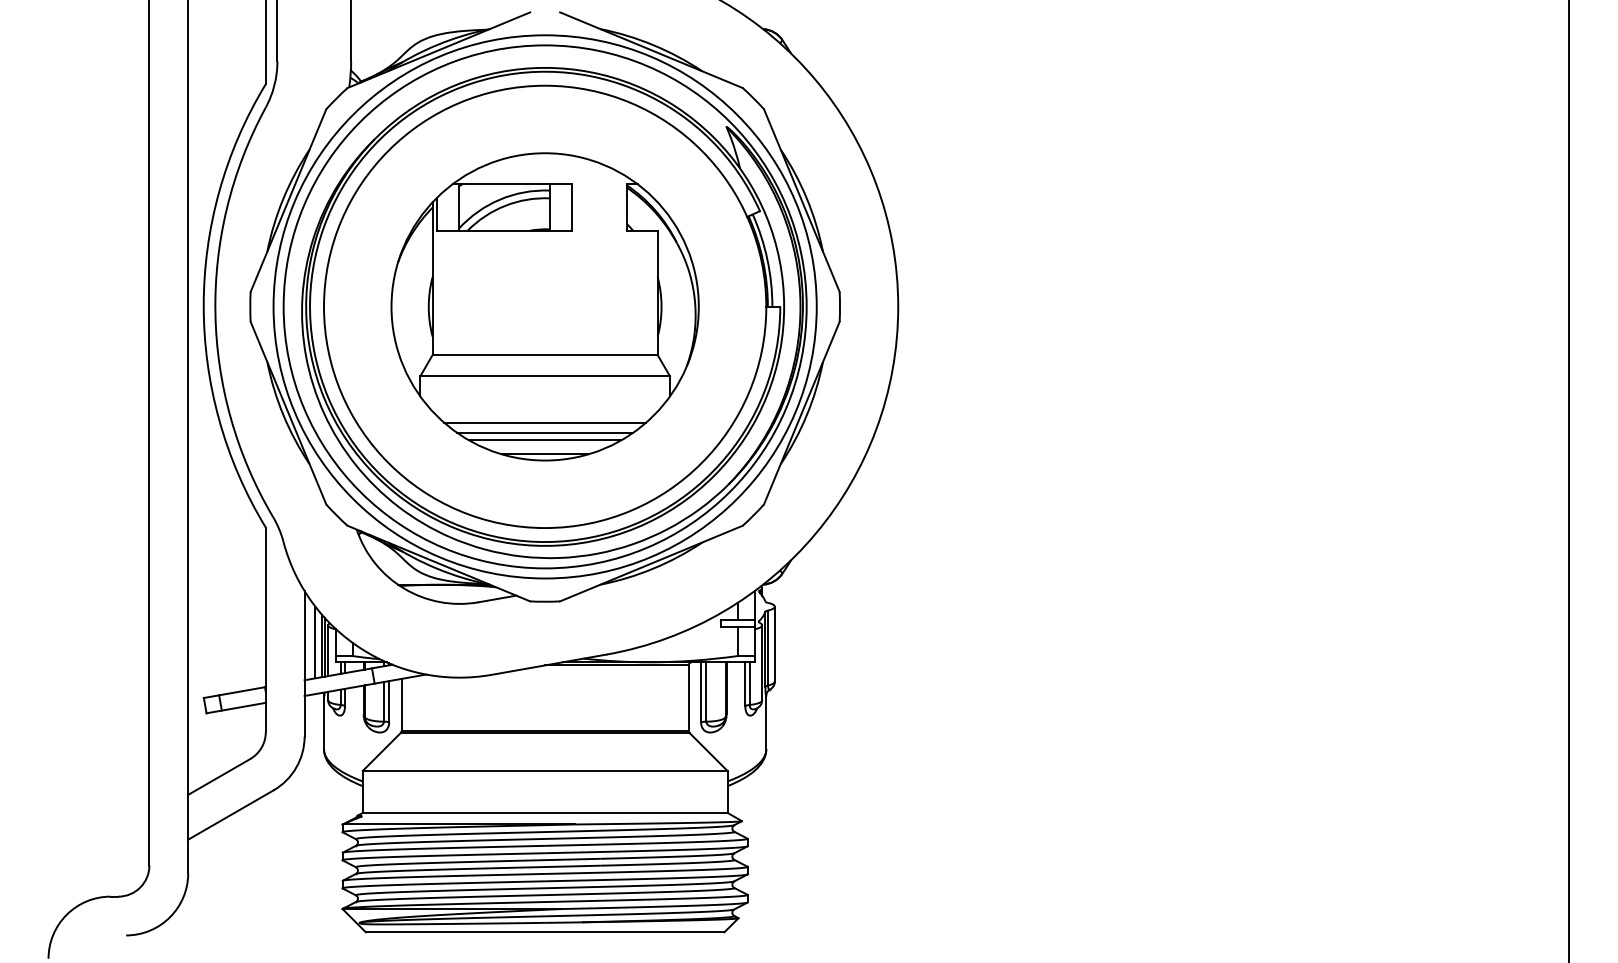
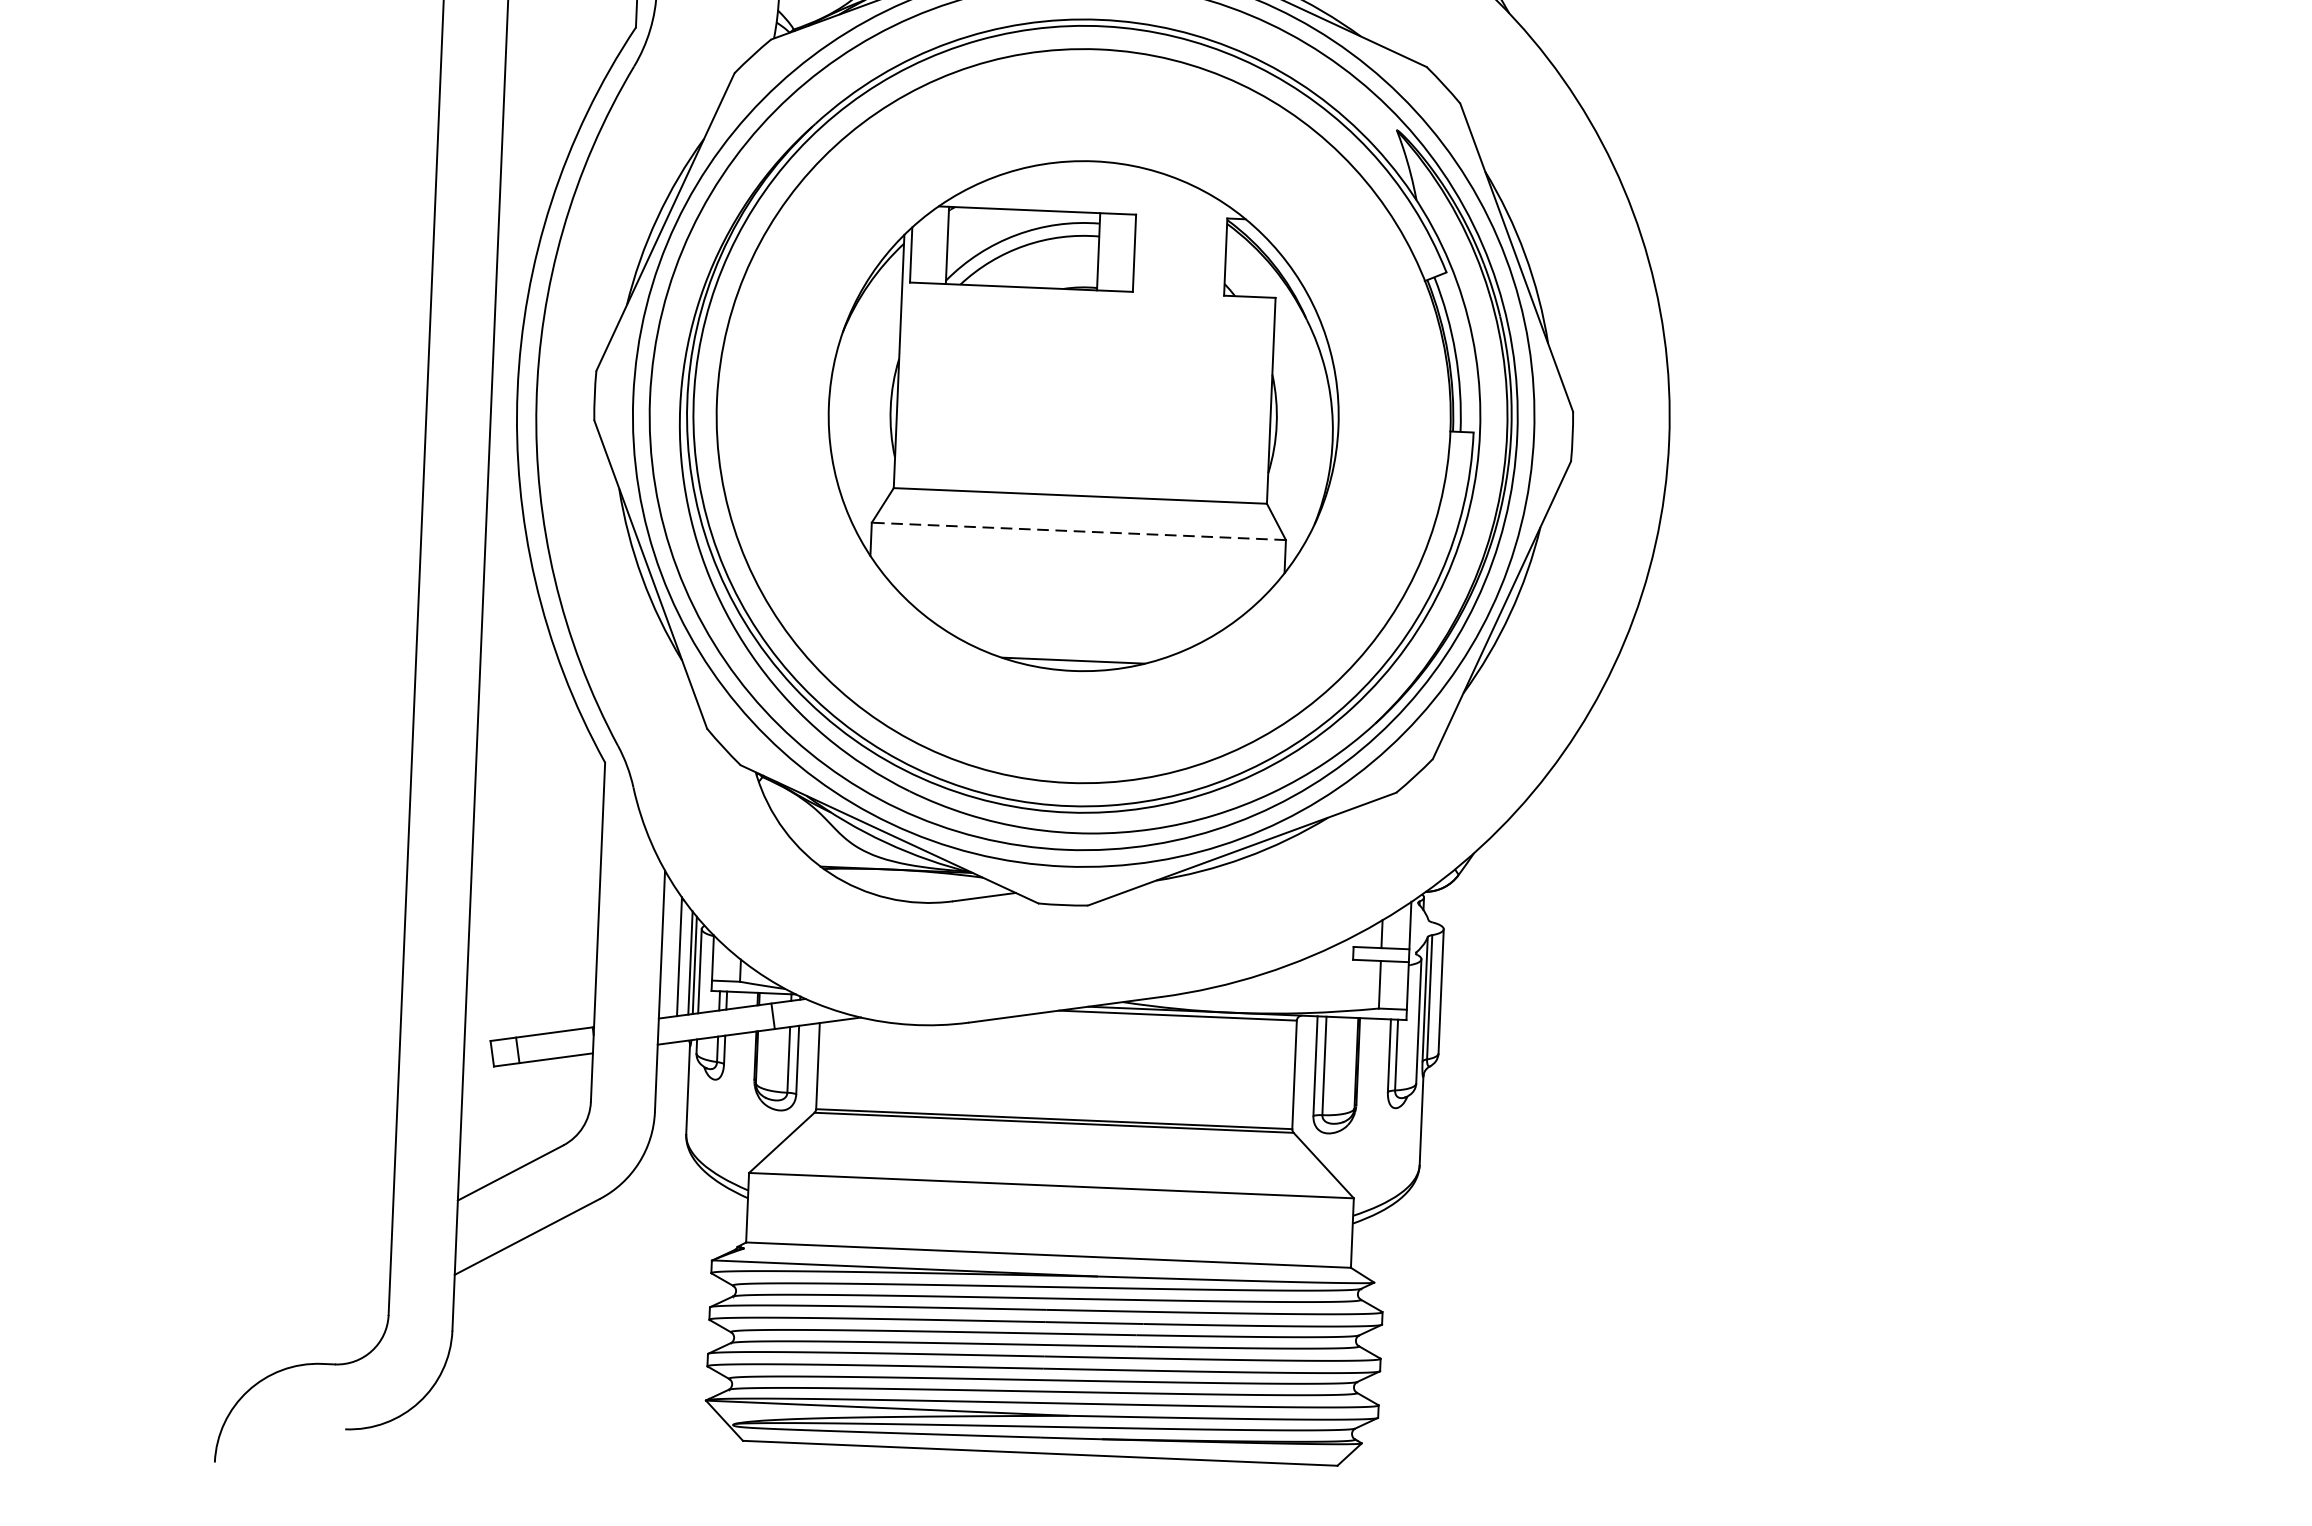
line: (545, 376) -> (1079, 531), solid -> dashed
line: (545, 422) -> (1076, 607), removed
line: (544, 432) -> (1073, 624), removed
line: (545, 440) -> (1074, 637), removed

